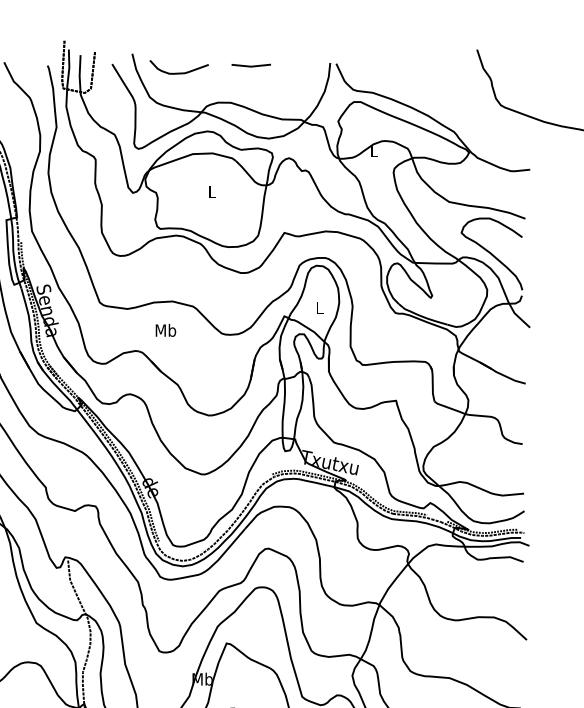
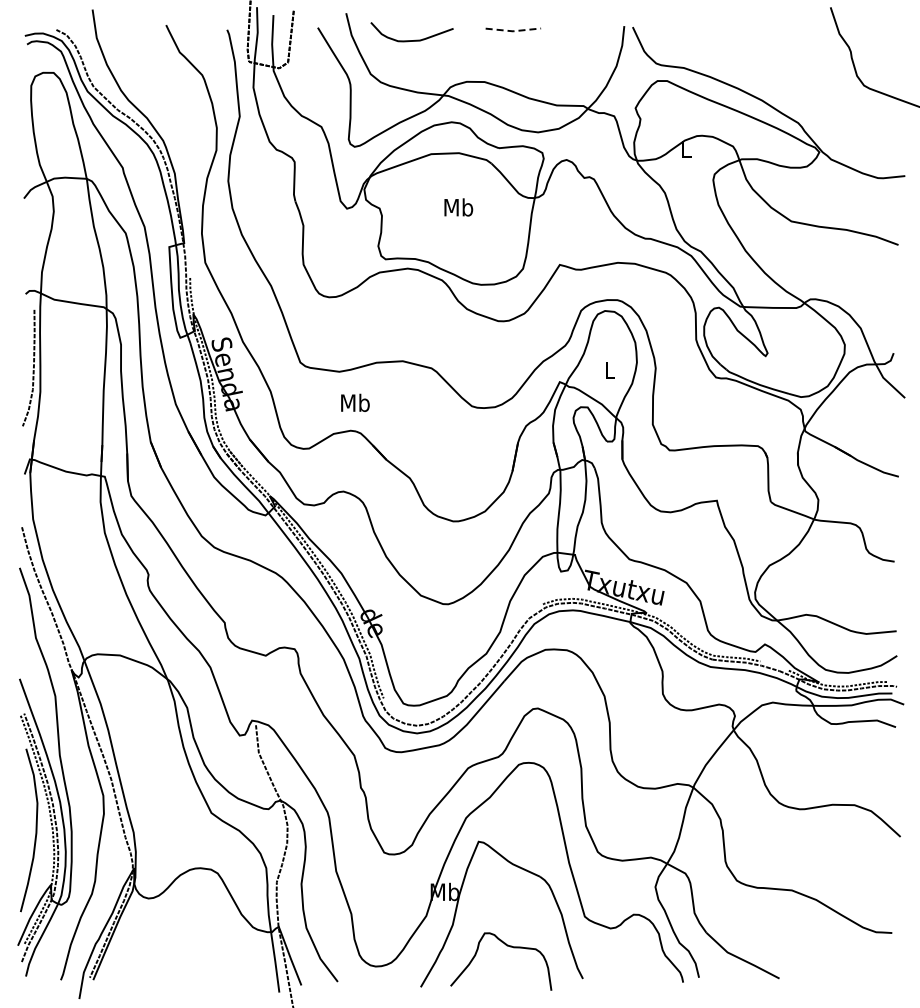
line: (251, 66) -> (513, 31), solid -> dashed
text: (212, 192) -> (458, 207), L -> Mb
curve: (491, 253) -> (851, 294), removed
text: (166, 330) -> (355, 402), moved

